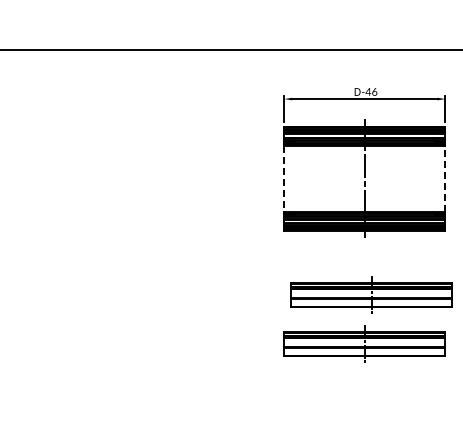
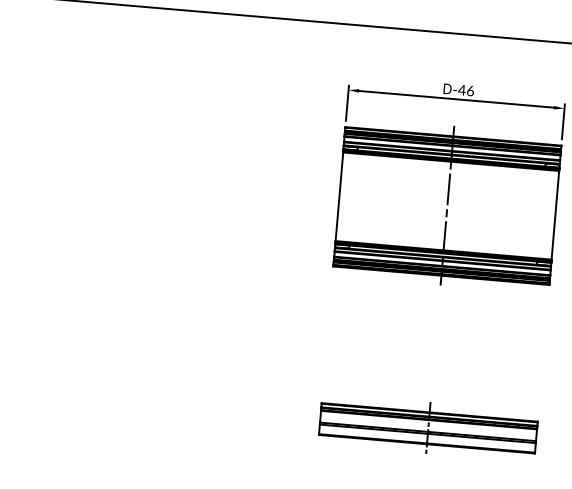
line: (445, 178) -> (555, 215), dashed -> solid
line: (284, 179) -> (339, 197), dashed -> solid
part: (371, 294) -> (442, 362), removed

